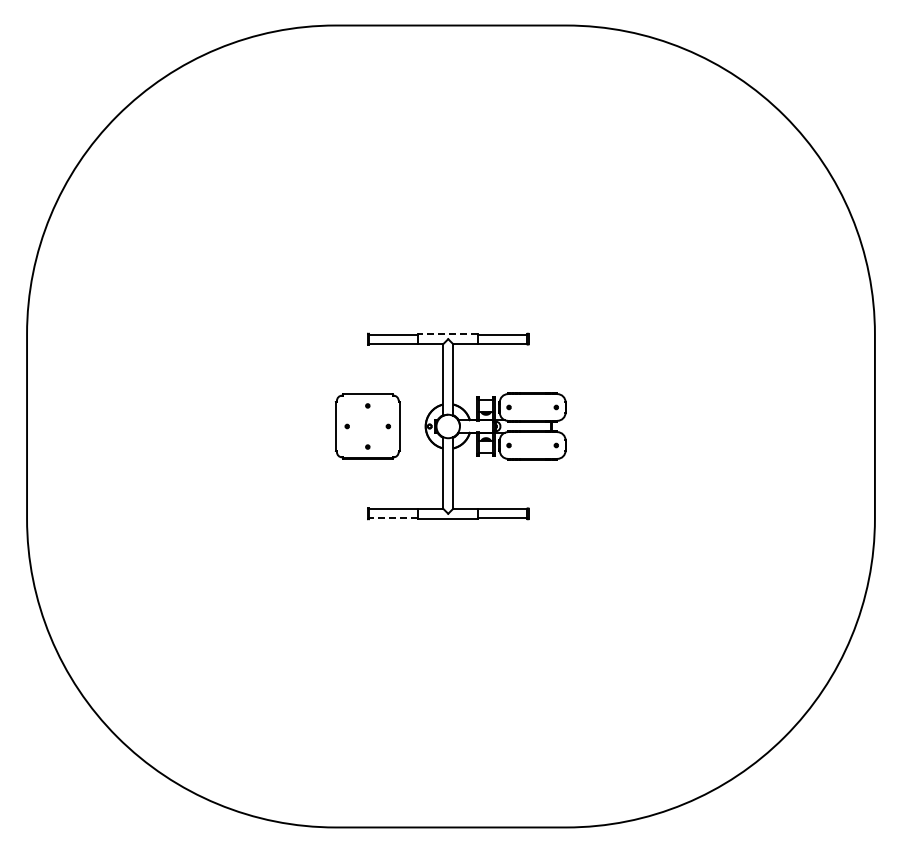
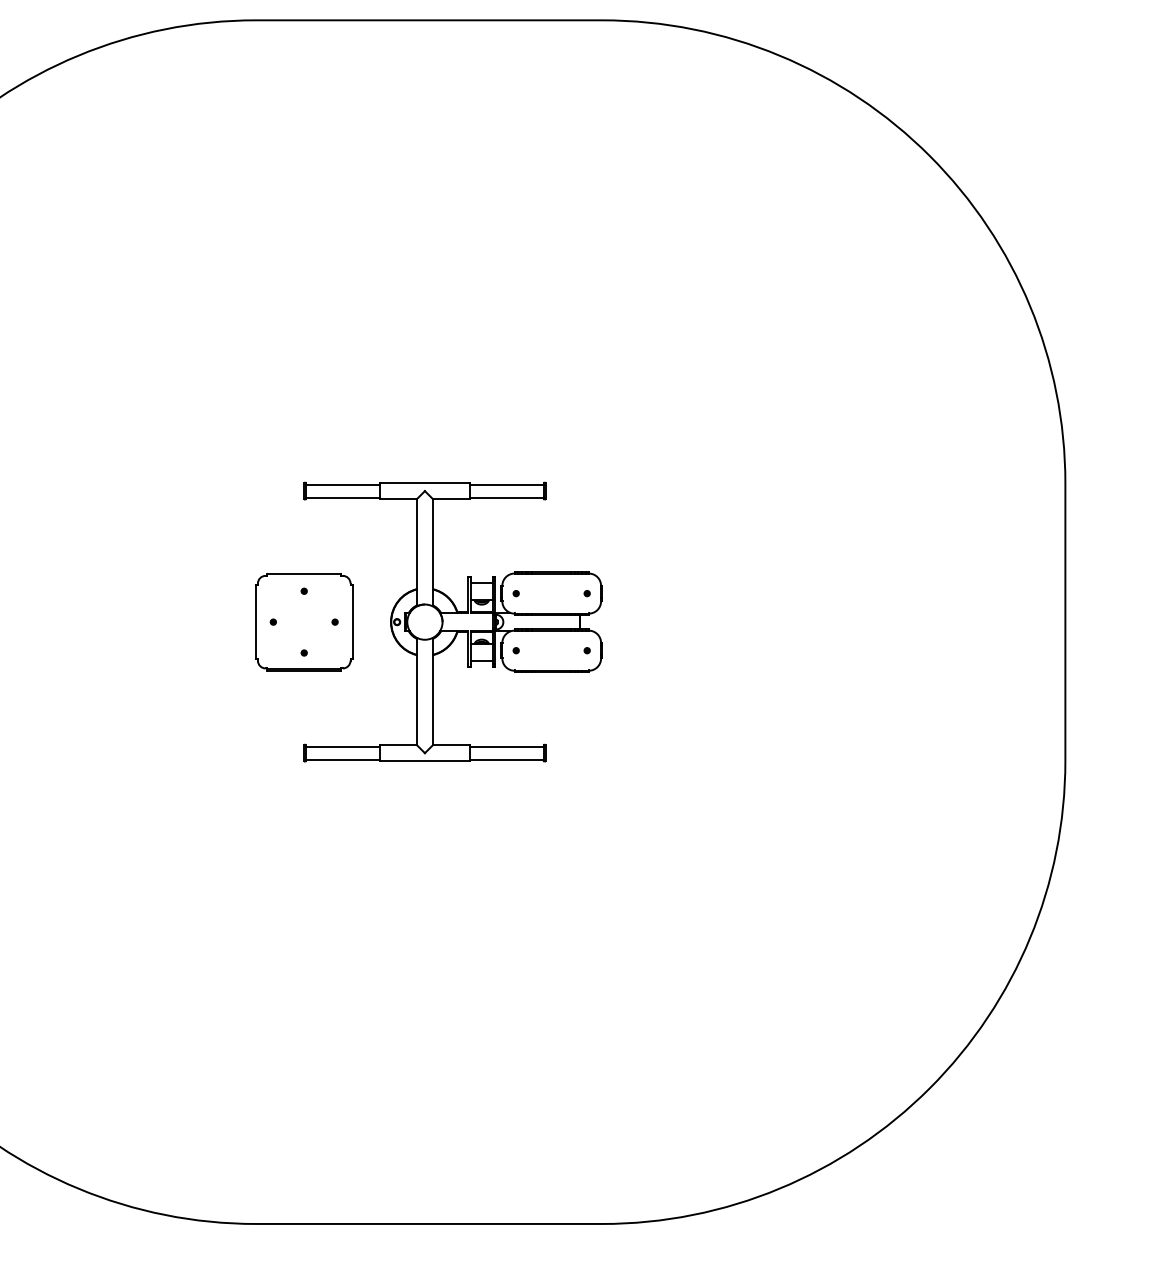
line: (448, 334) -> (425, 484), dashed -> solid
line: (393, 518) -> (342, 760), dashed -> solid

